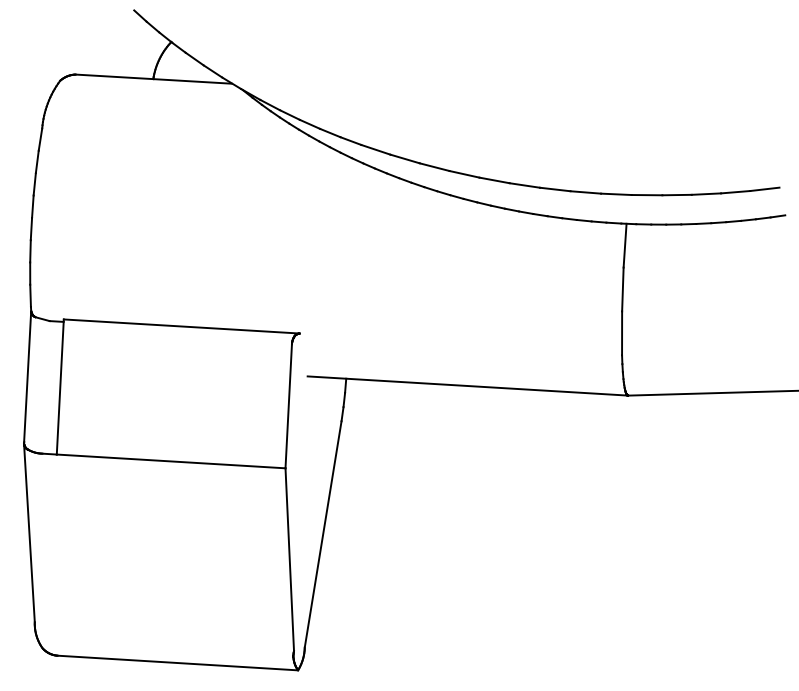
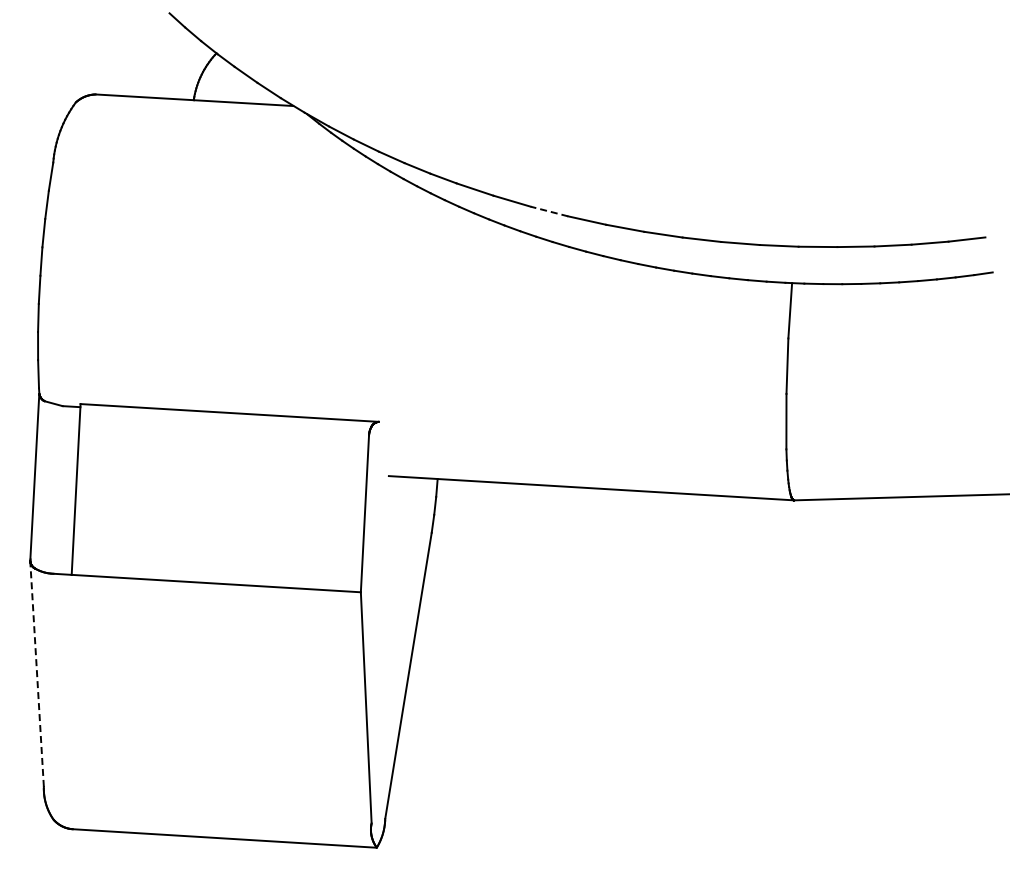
line: (433, 167) -> (548, 211), solid -> dashed
line: (29, 533) -> (37, 674), solid -> dashed

